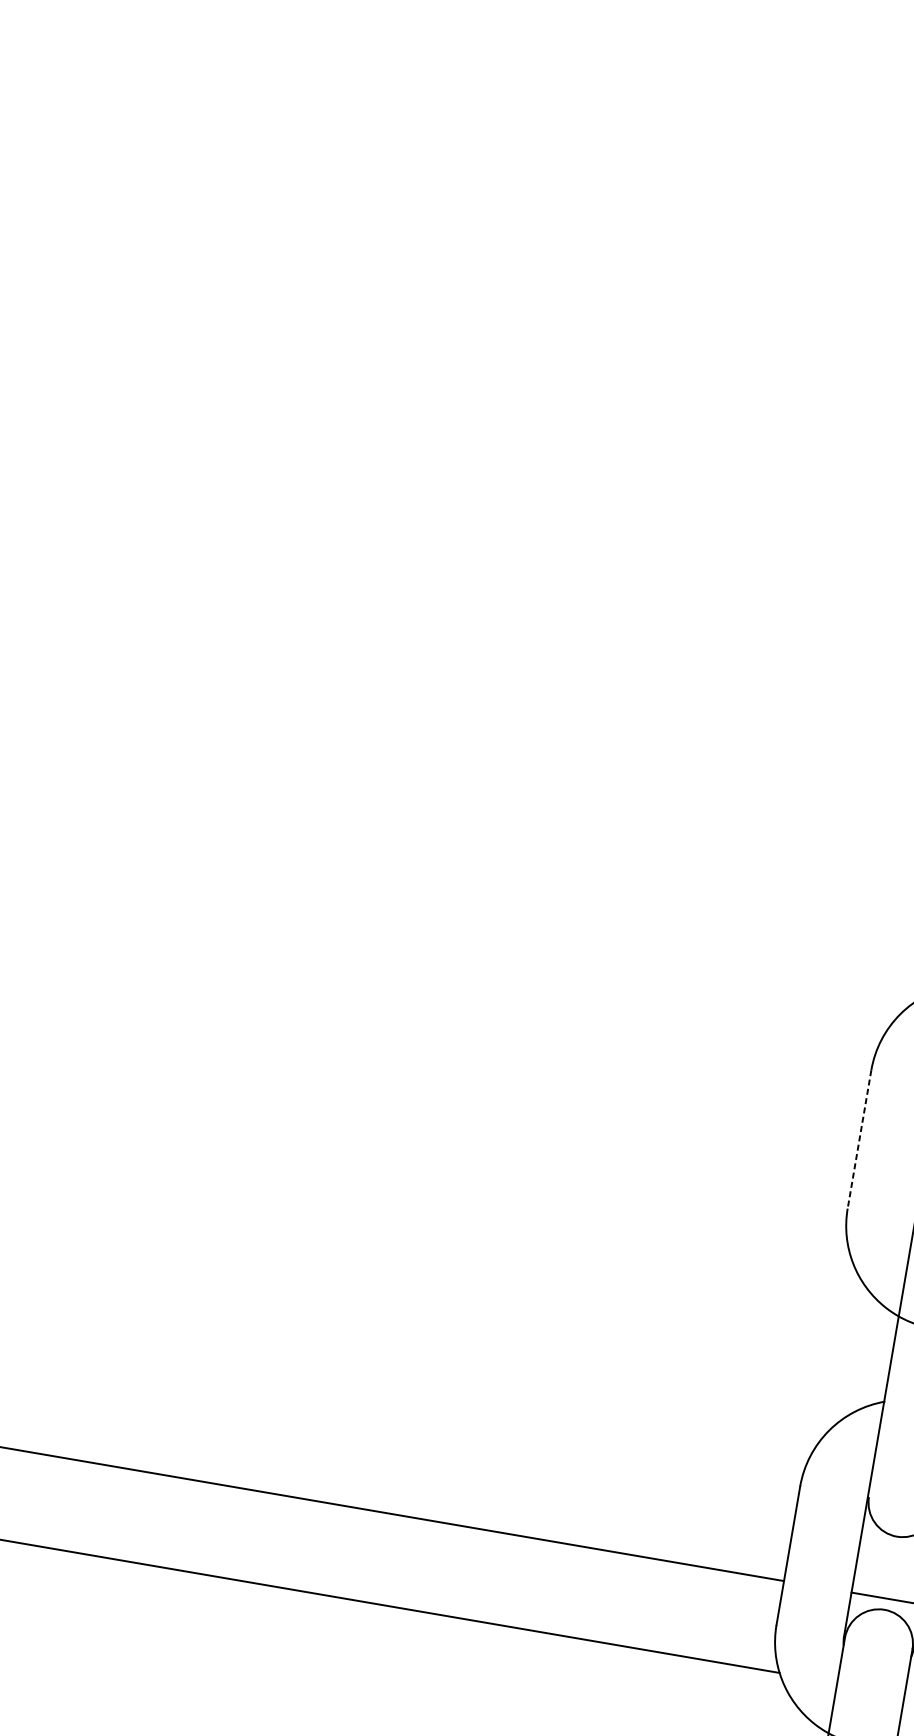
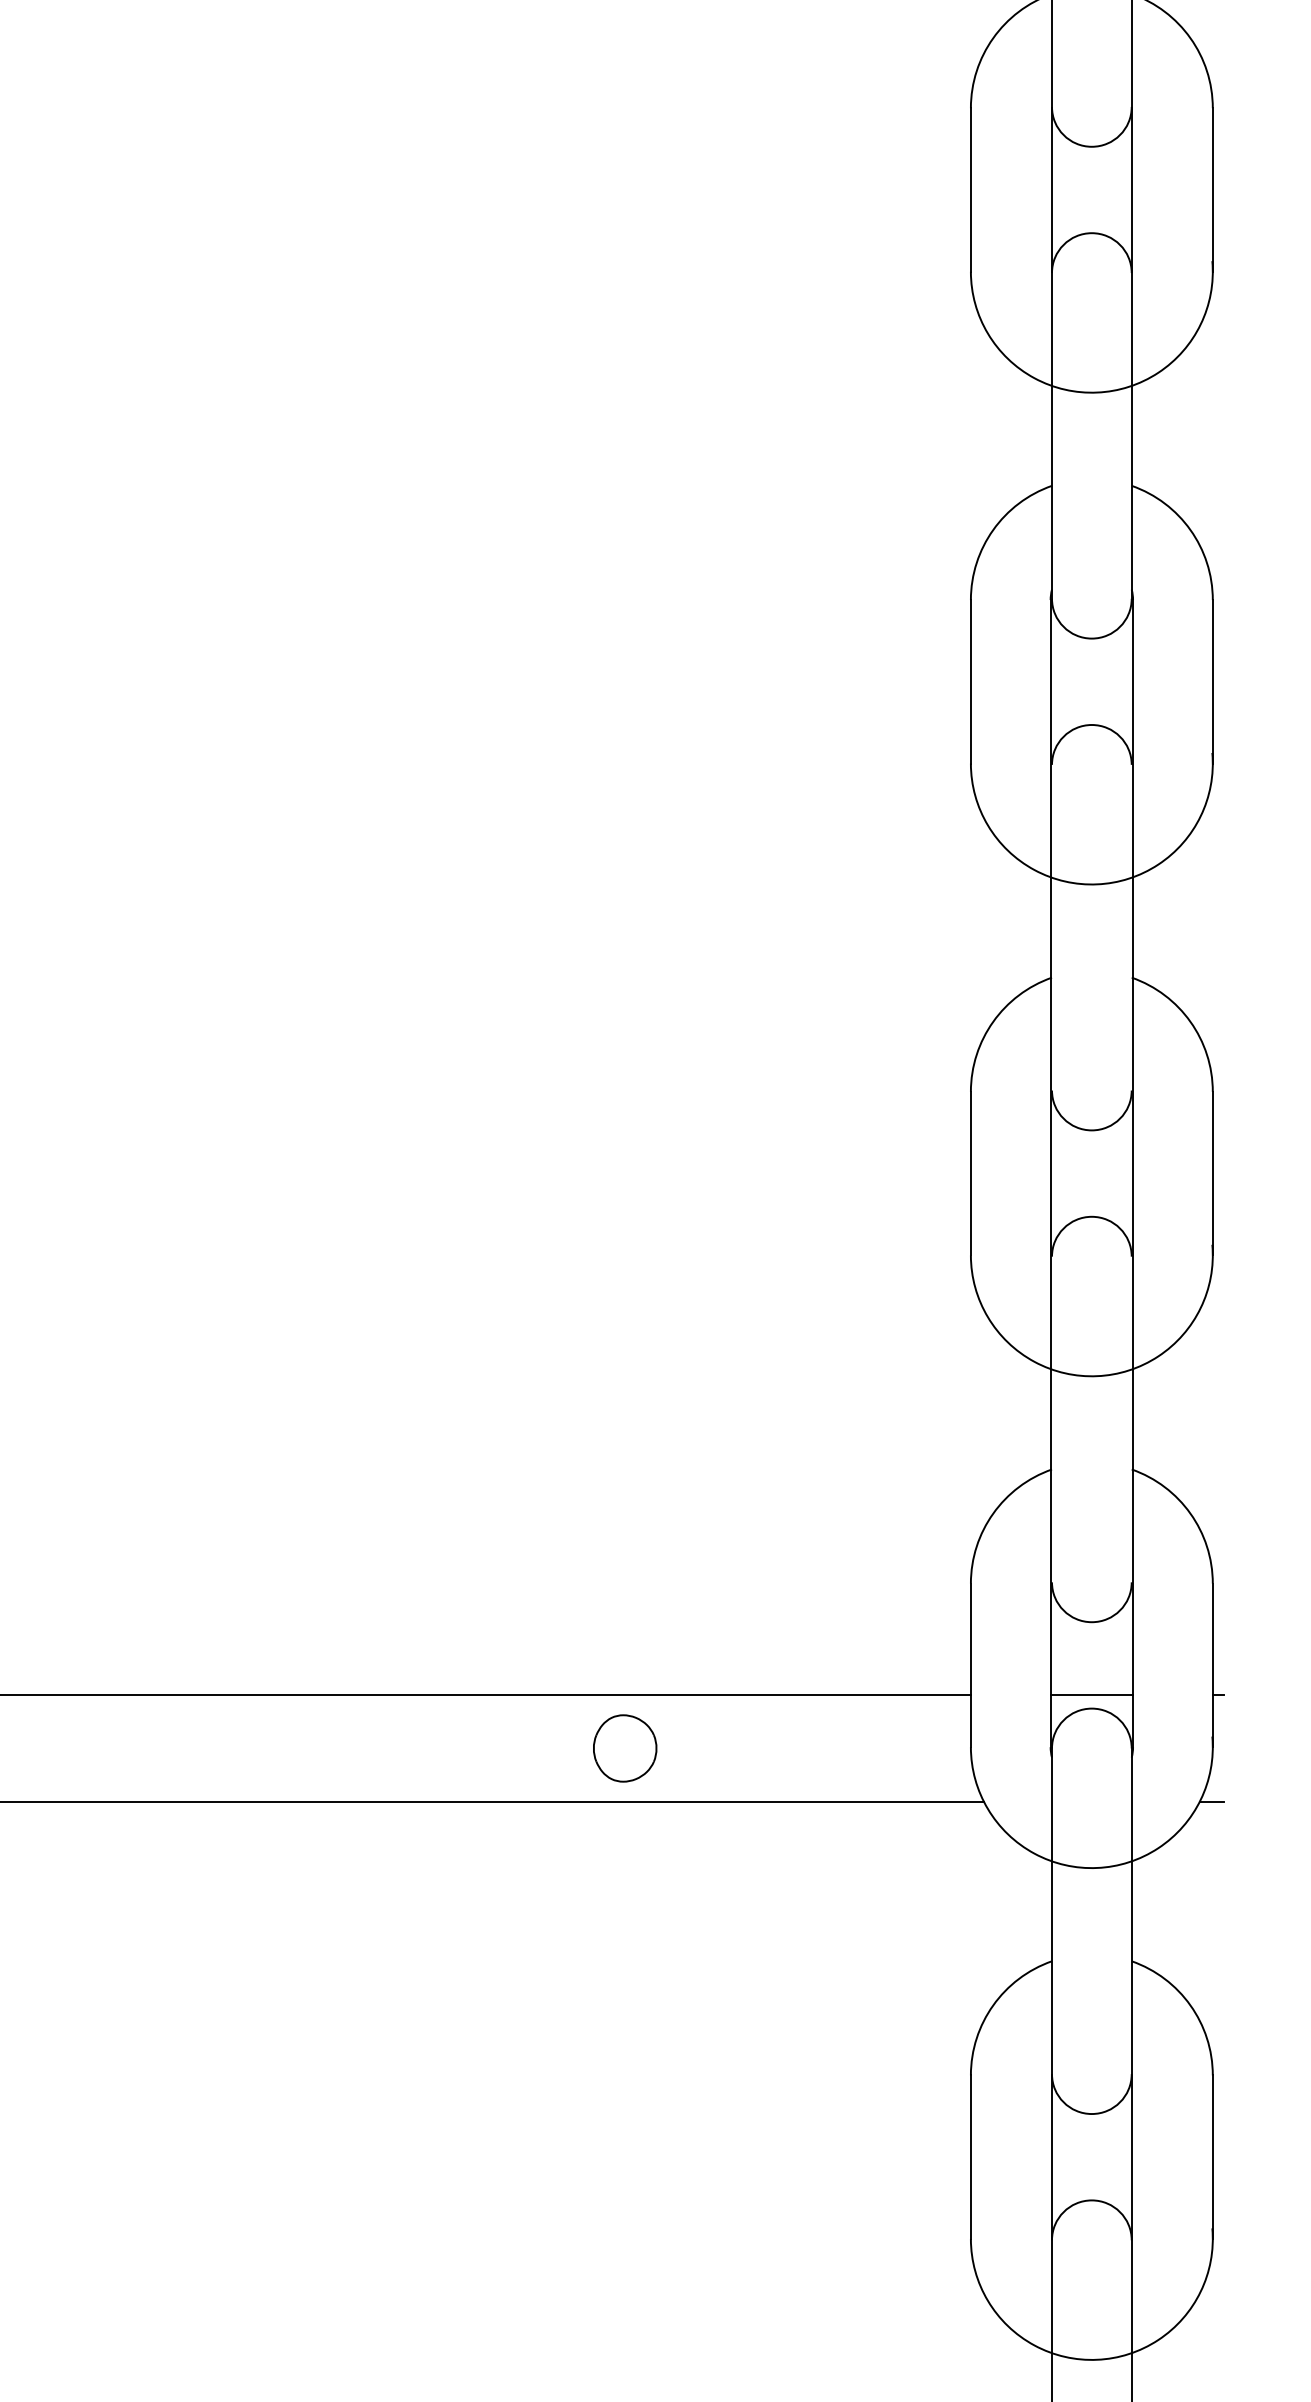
line: (859, 1139) -> (970, 1173), dashed -> solid
part: (483, 1576) -> (625, 1748), added

